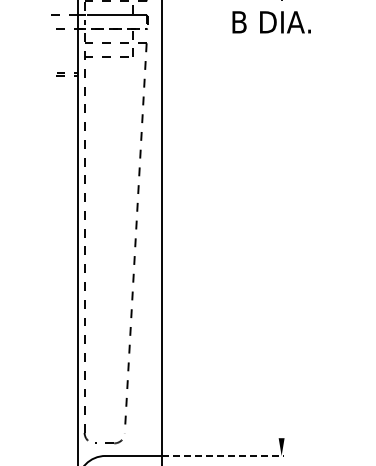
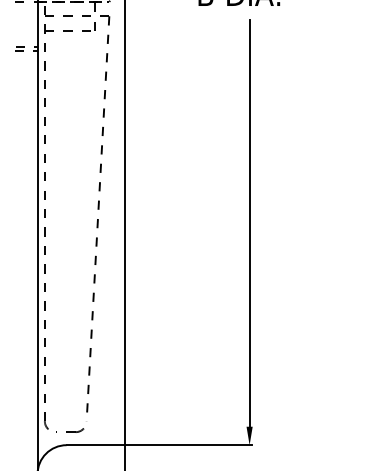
line: (281, 242) -> (249, 223), added
line: (223, 455) -> (189, 444), dashed -> solid

